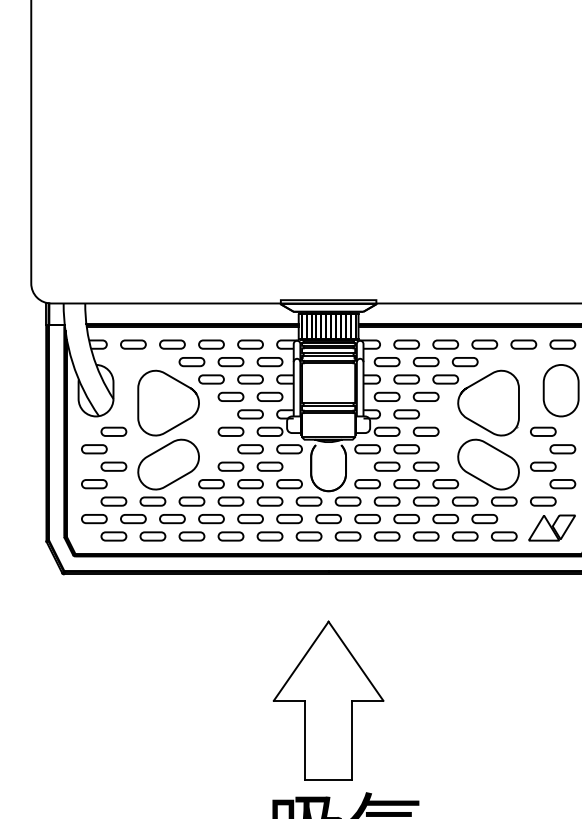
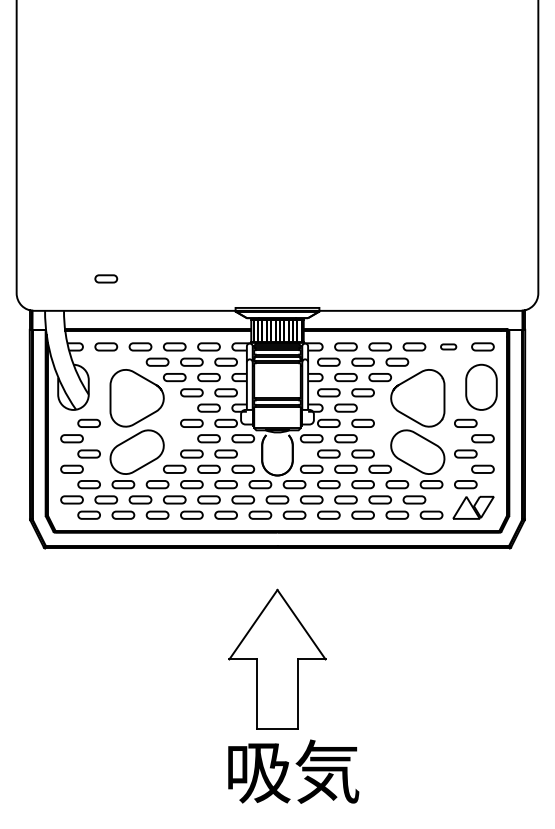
part: (133, 266) -> (106, 278), added
part: (523, 344) -> (448, 346), size x0.7

